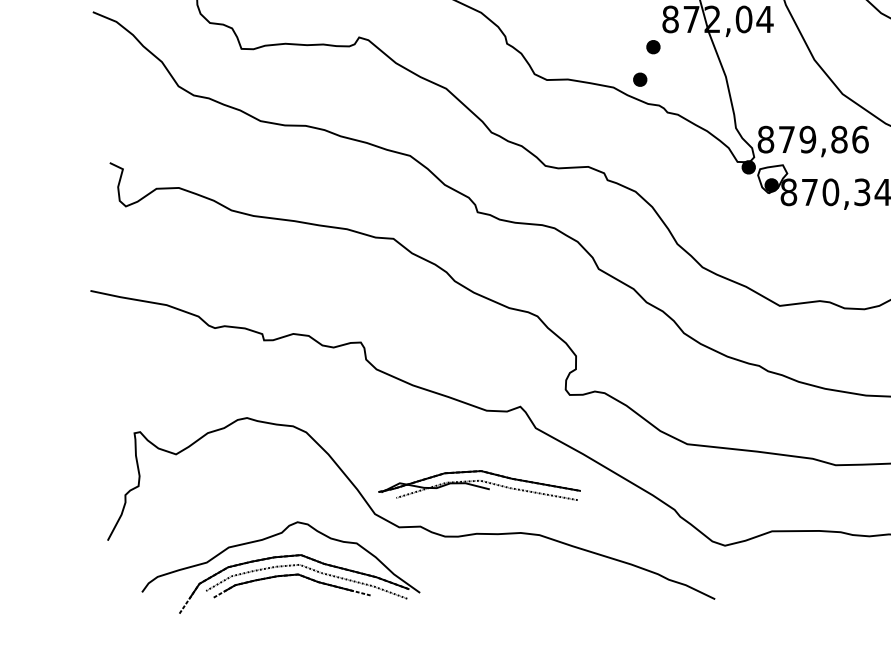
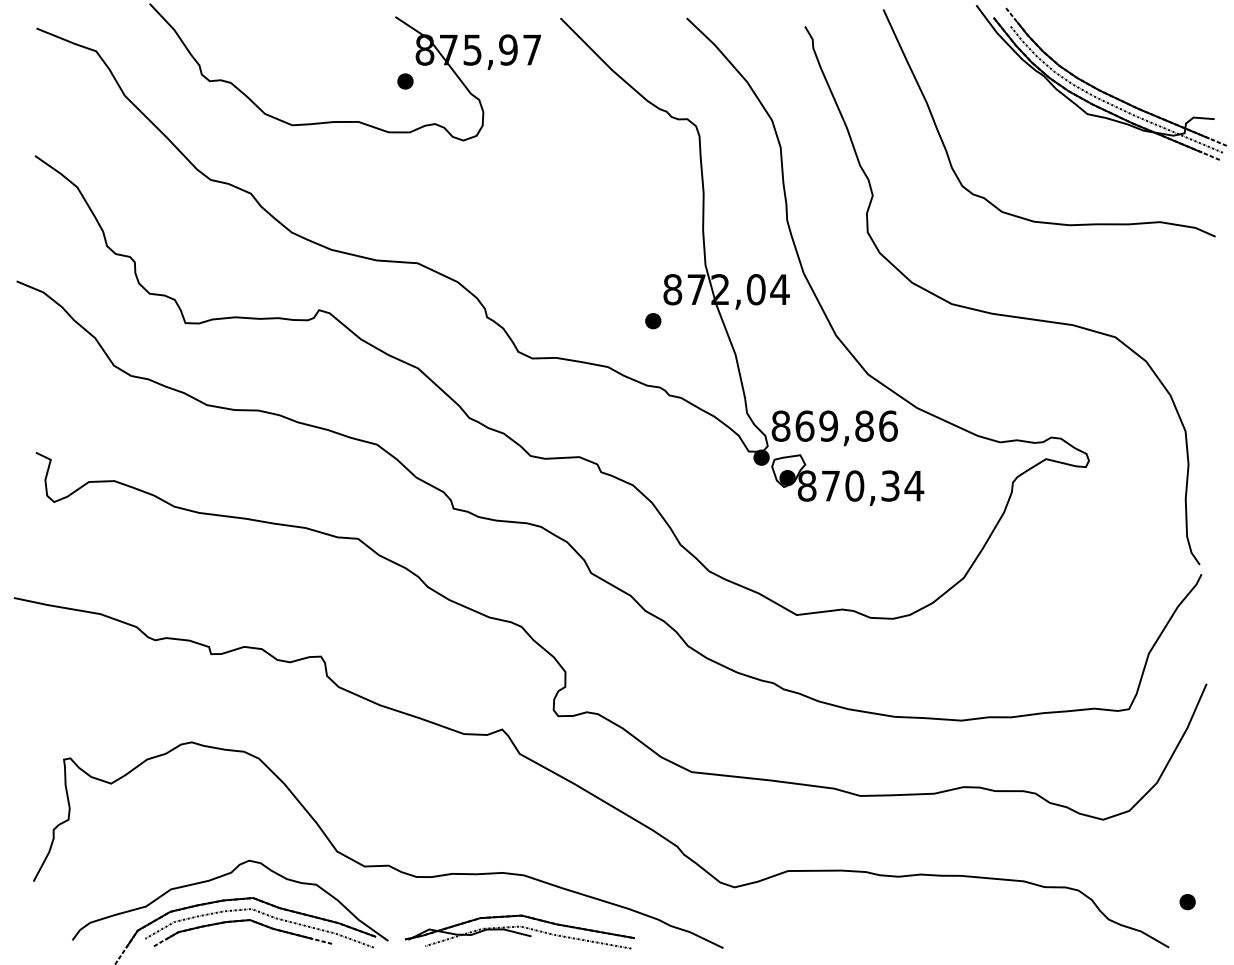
part: (640, 80) -> (638, 358), removed
text: (786, 139) -> (804, 425), 879,86 -> 869,86
part: (479, 485) -> (519, 931), moved

